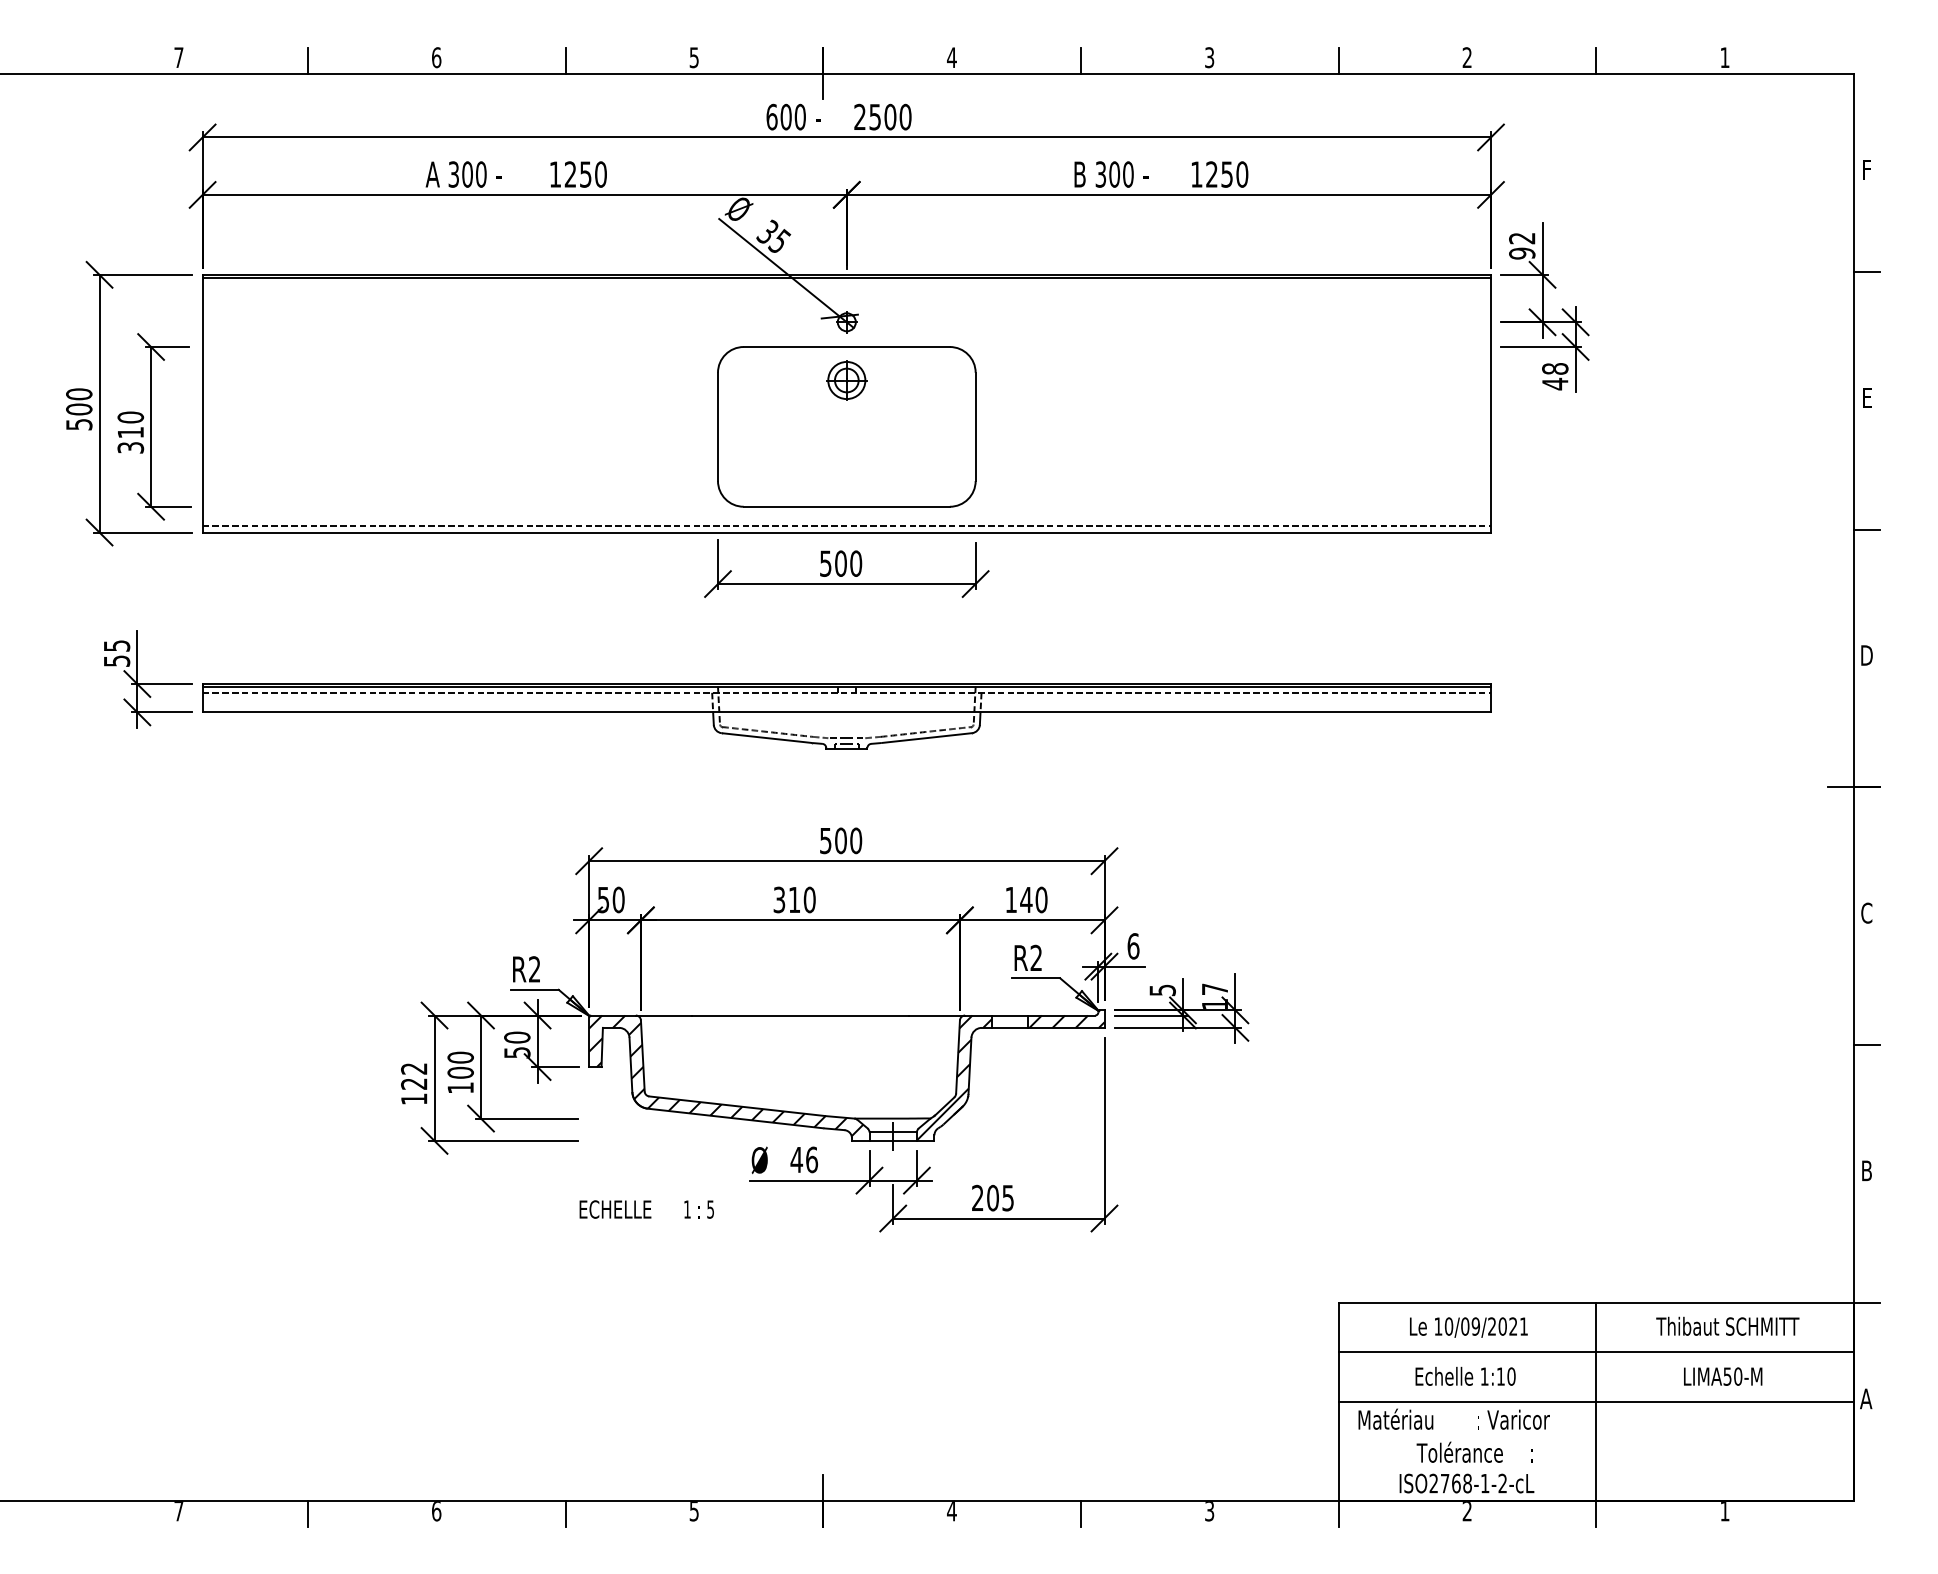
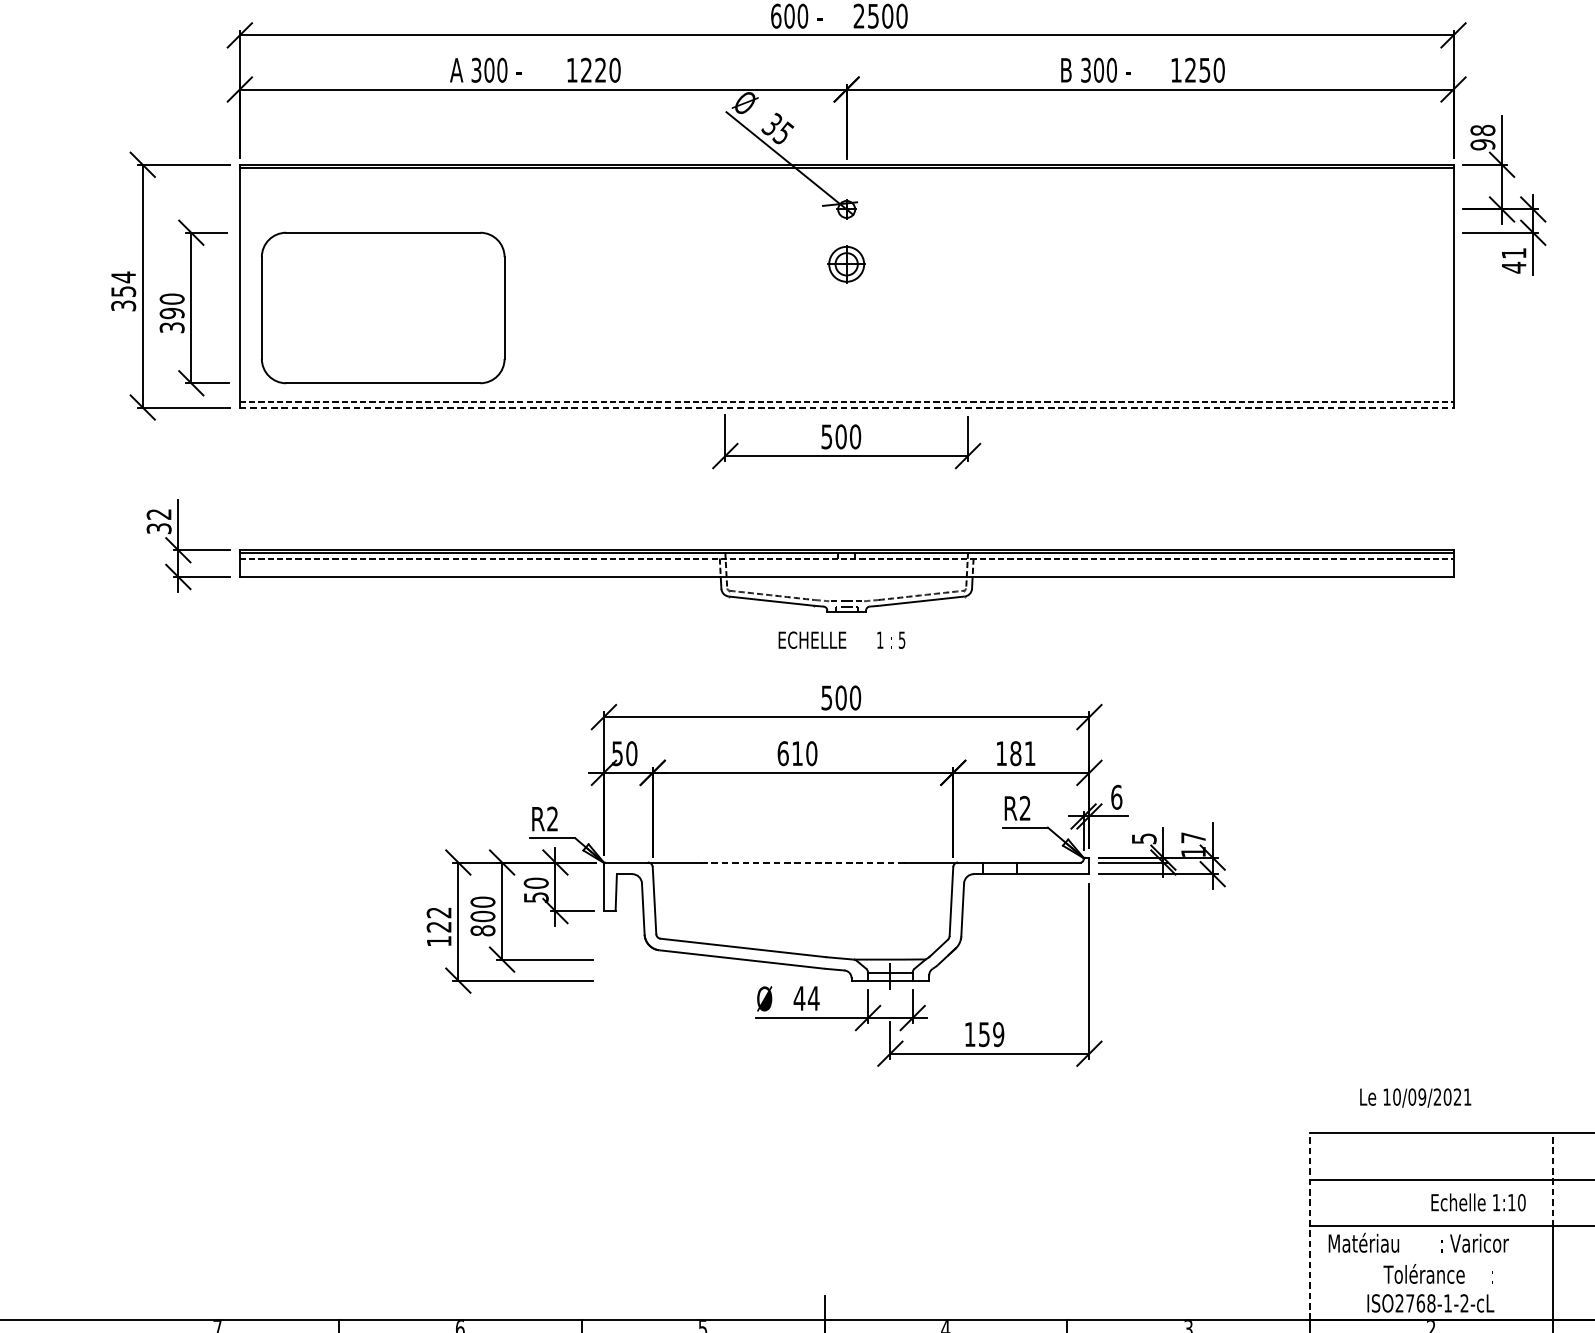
text: (585, 174) -> (600, 70), 1250 -> 1220
text: (1522, 238) -> (1483, 130), 92 -> 98
text: (1555, 368) -> (1514, 253), 48 -> 41
text: (79, 408) -> (123, 290), 500 -> 354
part: (846, 426) -> (382, 307), moved
text: (130, 432) -> (171, 313), 310 -> 390
line: (847, 532) -> (847, 407), solid -> dashed
text: (116, 653) -> (158, 521), 55 -> 32
text: (779, 899) -> (783, 753), 310 -> 610
text: (1033, 899) -> (1022, 753), 140 -> 181
line: (800, 1015) -> (803, 862), solid -> dashed
hatch: (1066, 1021) -> (1053, 868), removed
hatch: (726, 1075) -> (733, 919), removed
hatch: (953, 1077) -> (947, 920), removed
text: (460, 1087) -> (482, 930), 100 -> 800
text: (811, 1159) -> (813, 998), 46 -> 44
text: (993, 1197) -> (984, 1033), 205 -> 159
text: (646, 1209) -> (841, 640), moved
text: (1468, 1327) -> (1415, 1097), moved
line: (1596, 1352) -> (1552, 1179), solid -> dashed
text: (1465, 1375) -> (1478, 1201), moved
line: (1338, 1401) -> (1309, 1226), solid -> dashed

